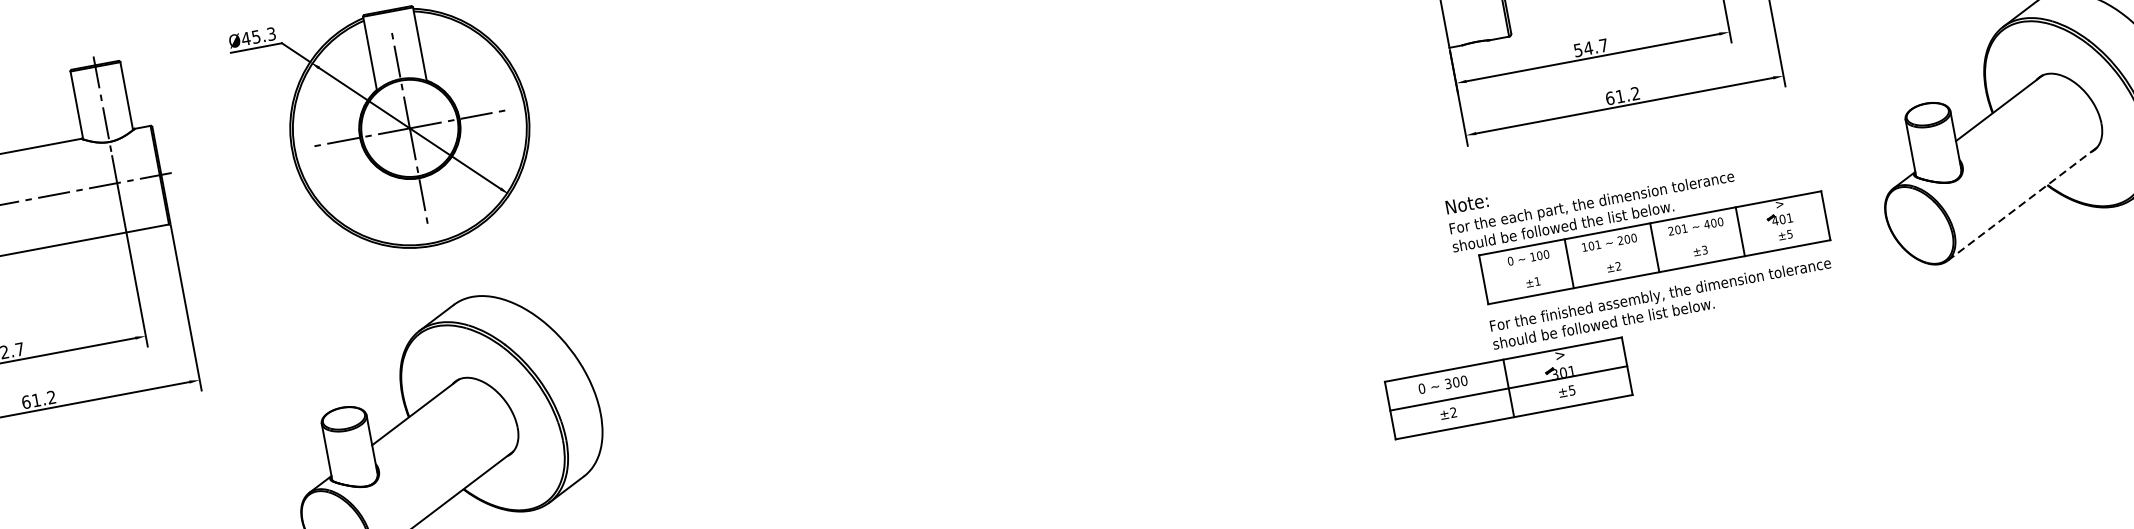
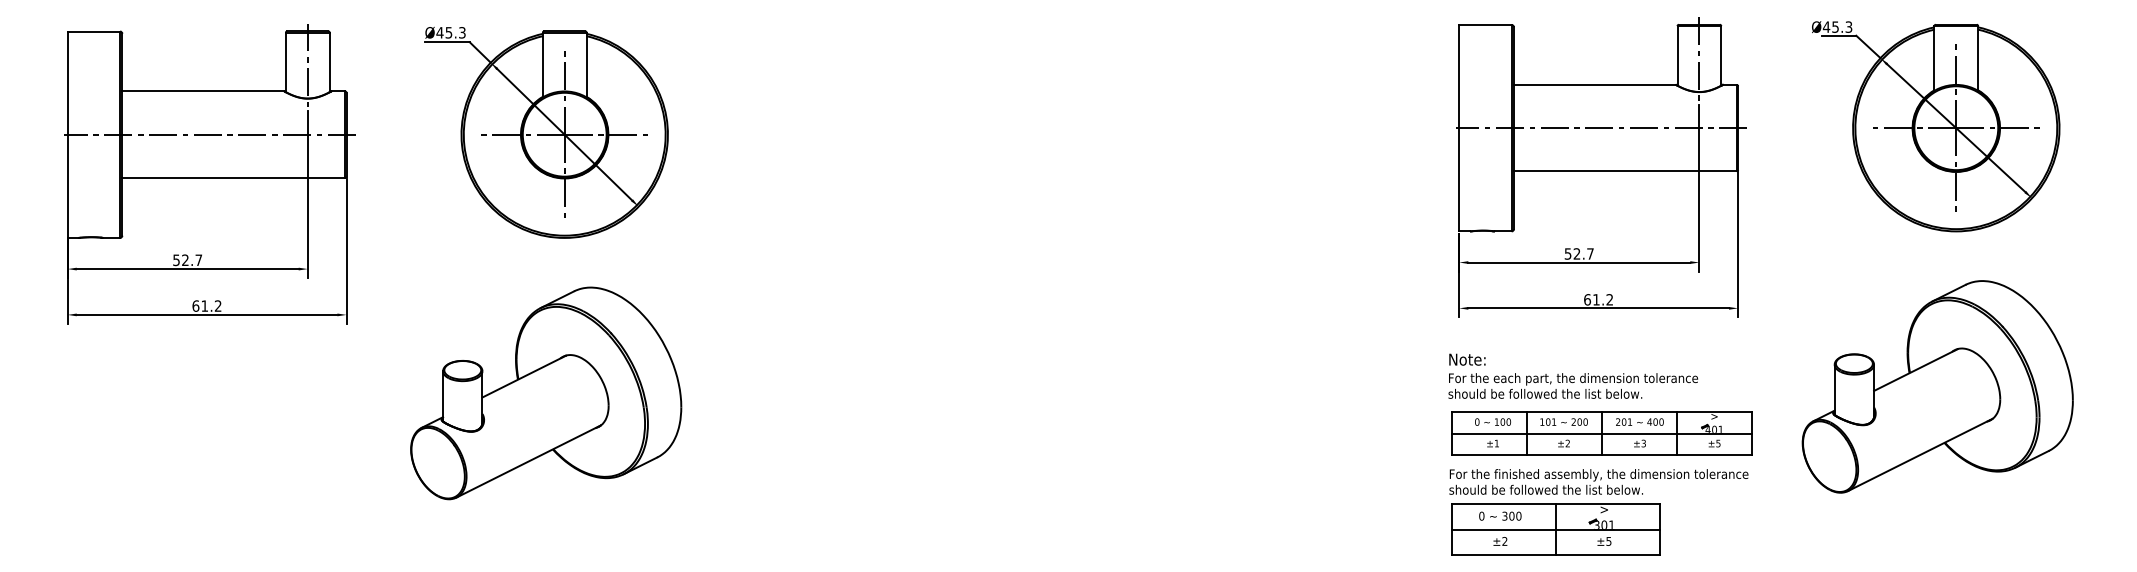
text: (1587, 47) -> (1576, 253), 54.7 -> 52.7
text: (1591, 199) -> (1573, 375), moved
line: (2022, 204) -> (1920, 455), dashed -> solid
line: (1654, 247) -> (1601, 433), added
part: (1508, 388) -> (1555, 529), moved

